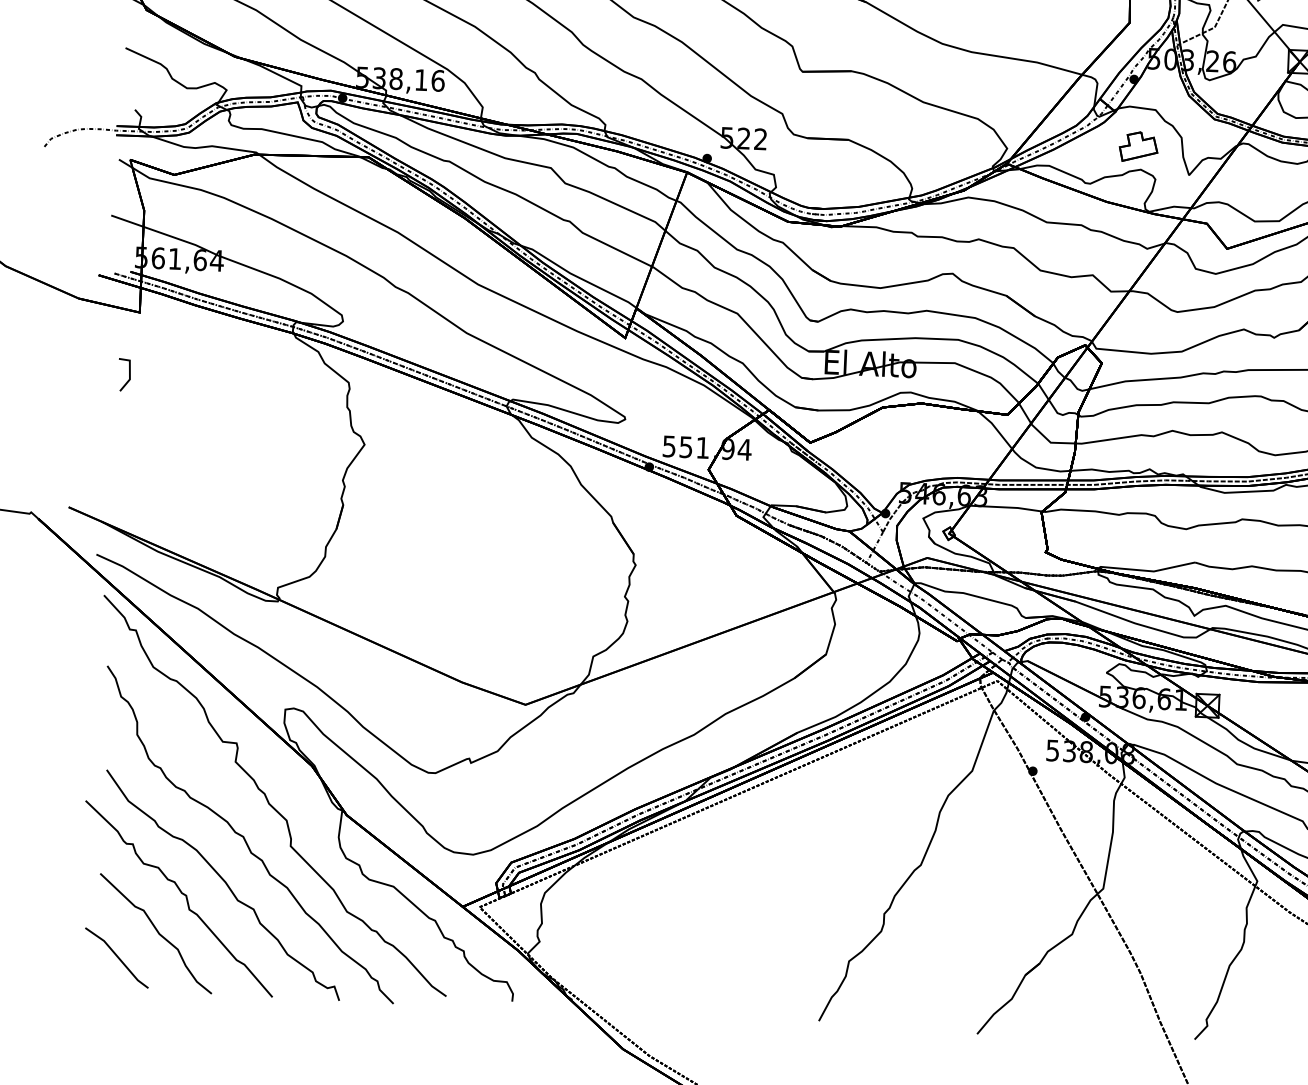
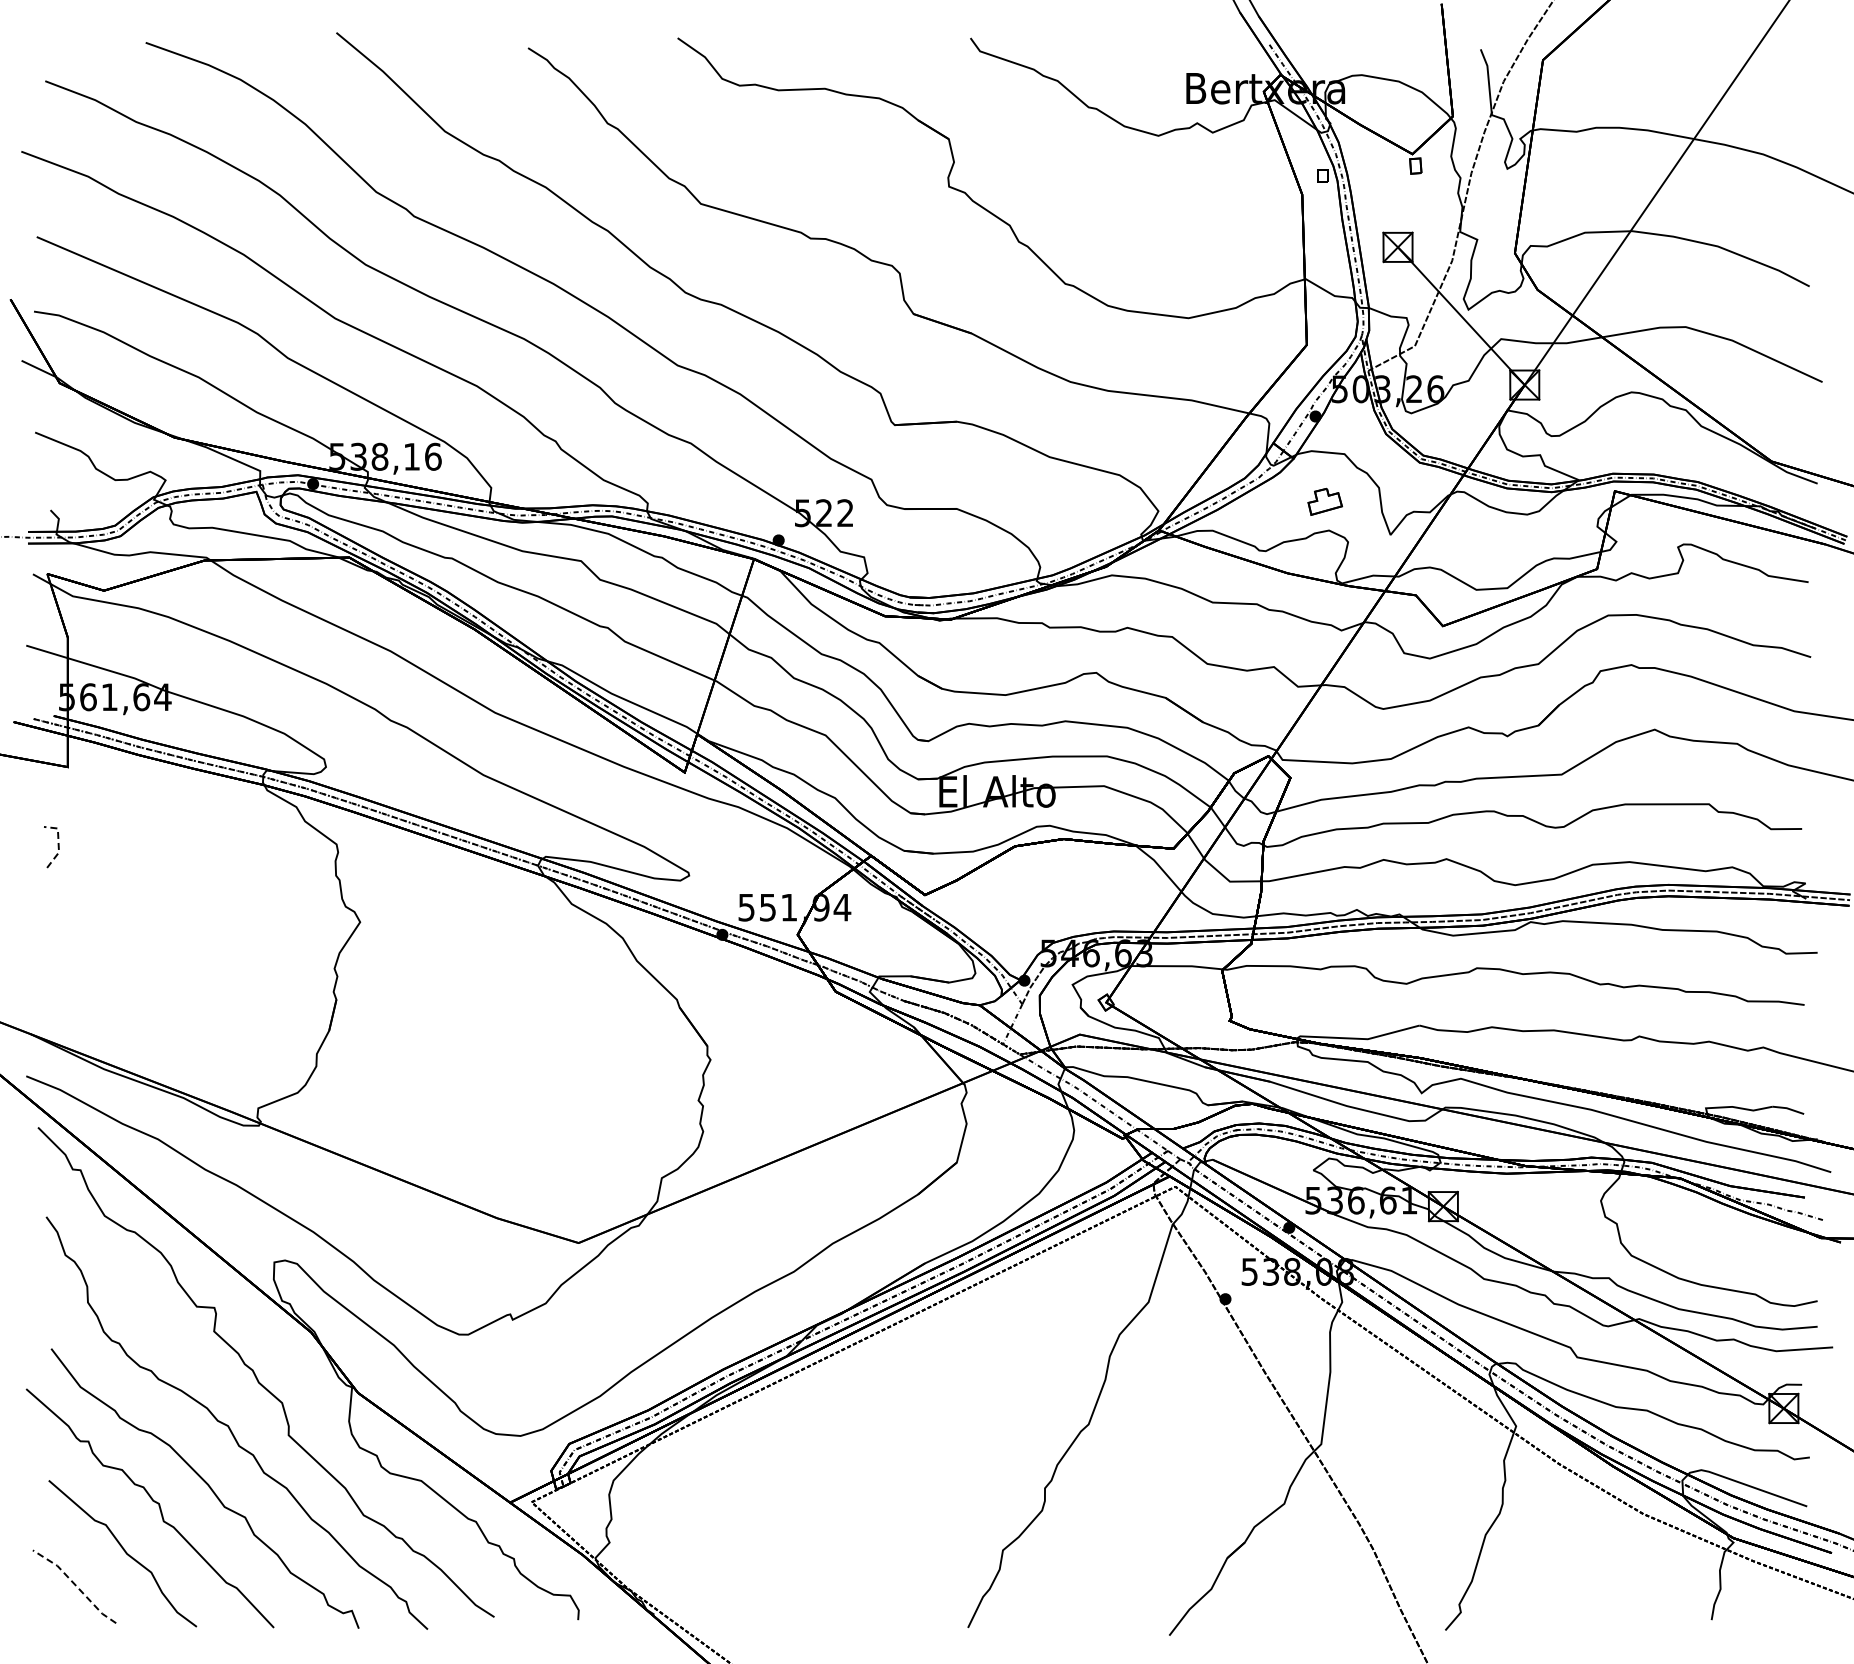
part: (1139, 146) -> (1325, 501), size x0.7
line: (129, 371) -> (58, 842), solid -> dashed
line: (117, 957) -> (75, 1585), solid -> dashed

